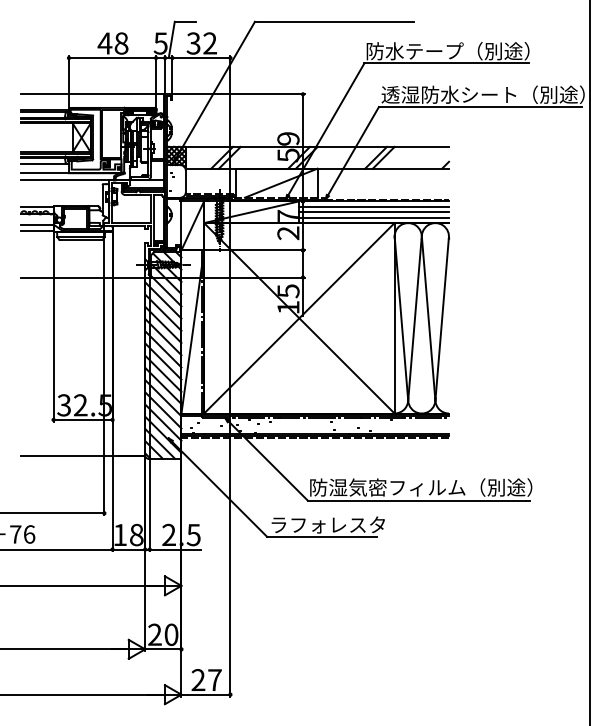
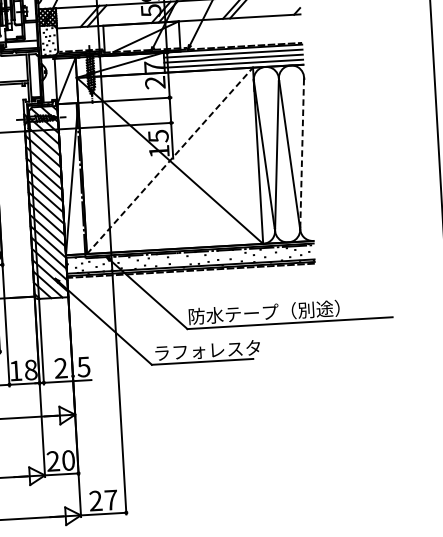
line: (299, 318) -> (170, 161), solid -> dashed
line: (442, 320) -> (302, 155), solid -> dashed
text: (430, 487) -> (300, 310), 防湿気密フィルム（別途） -> 防水テープ（別途）

